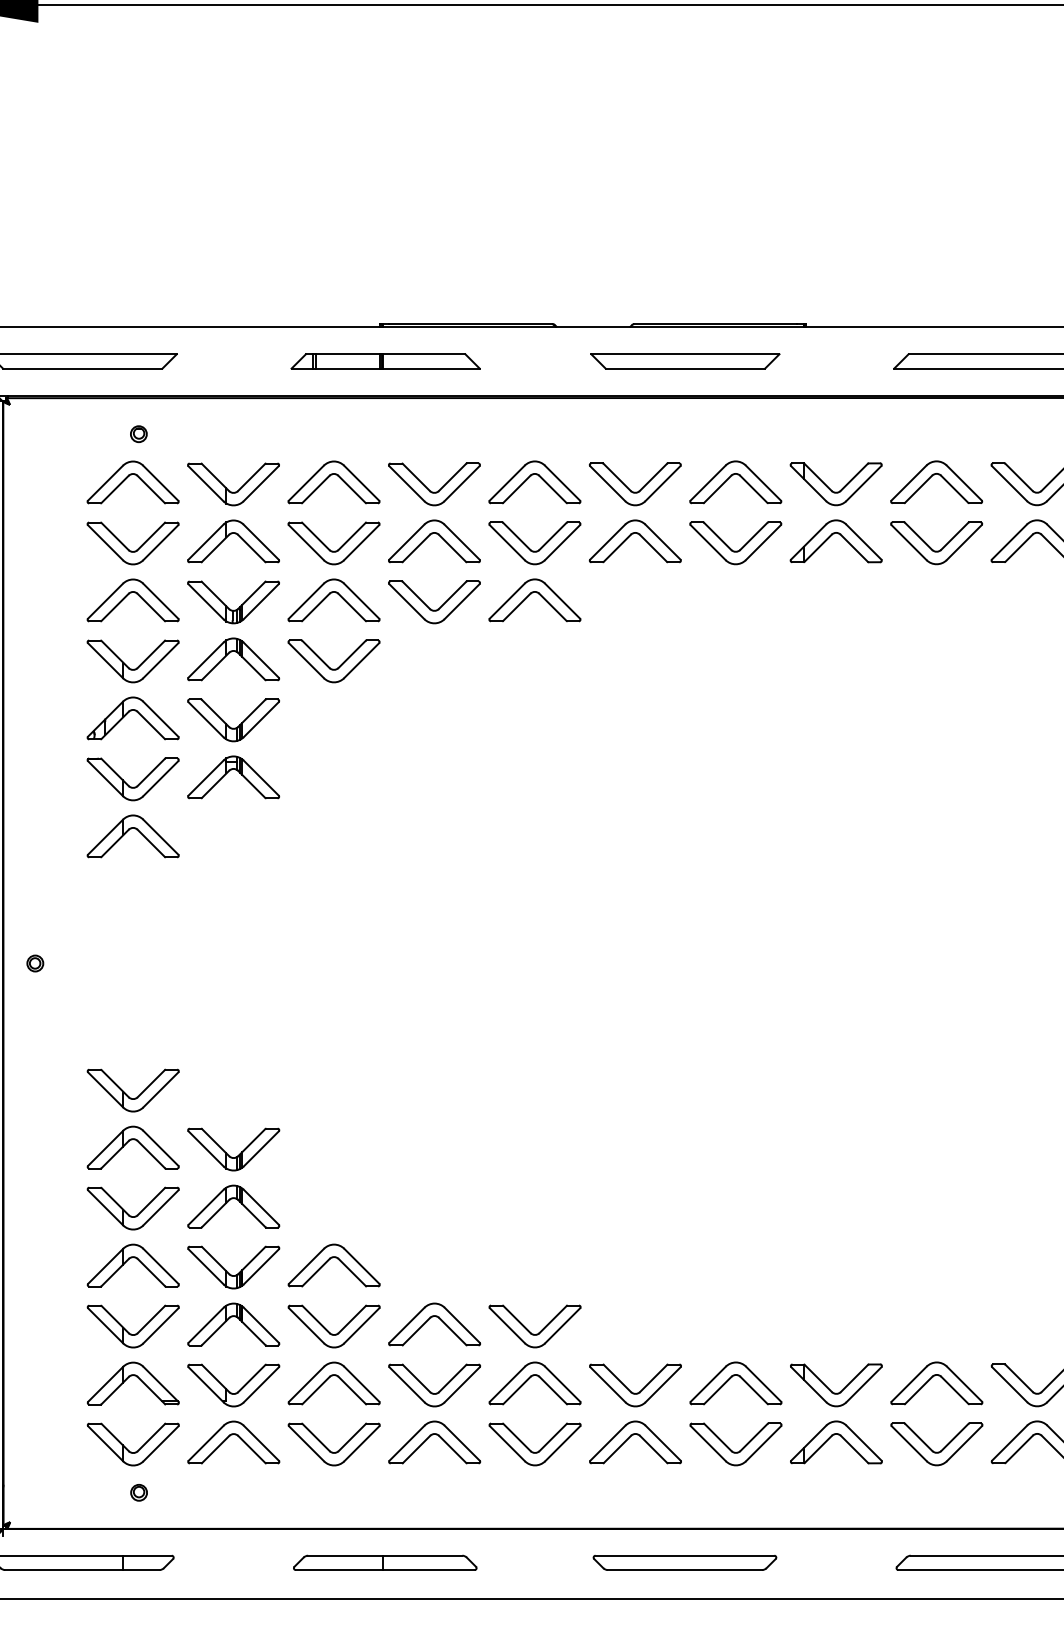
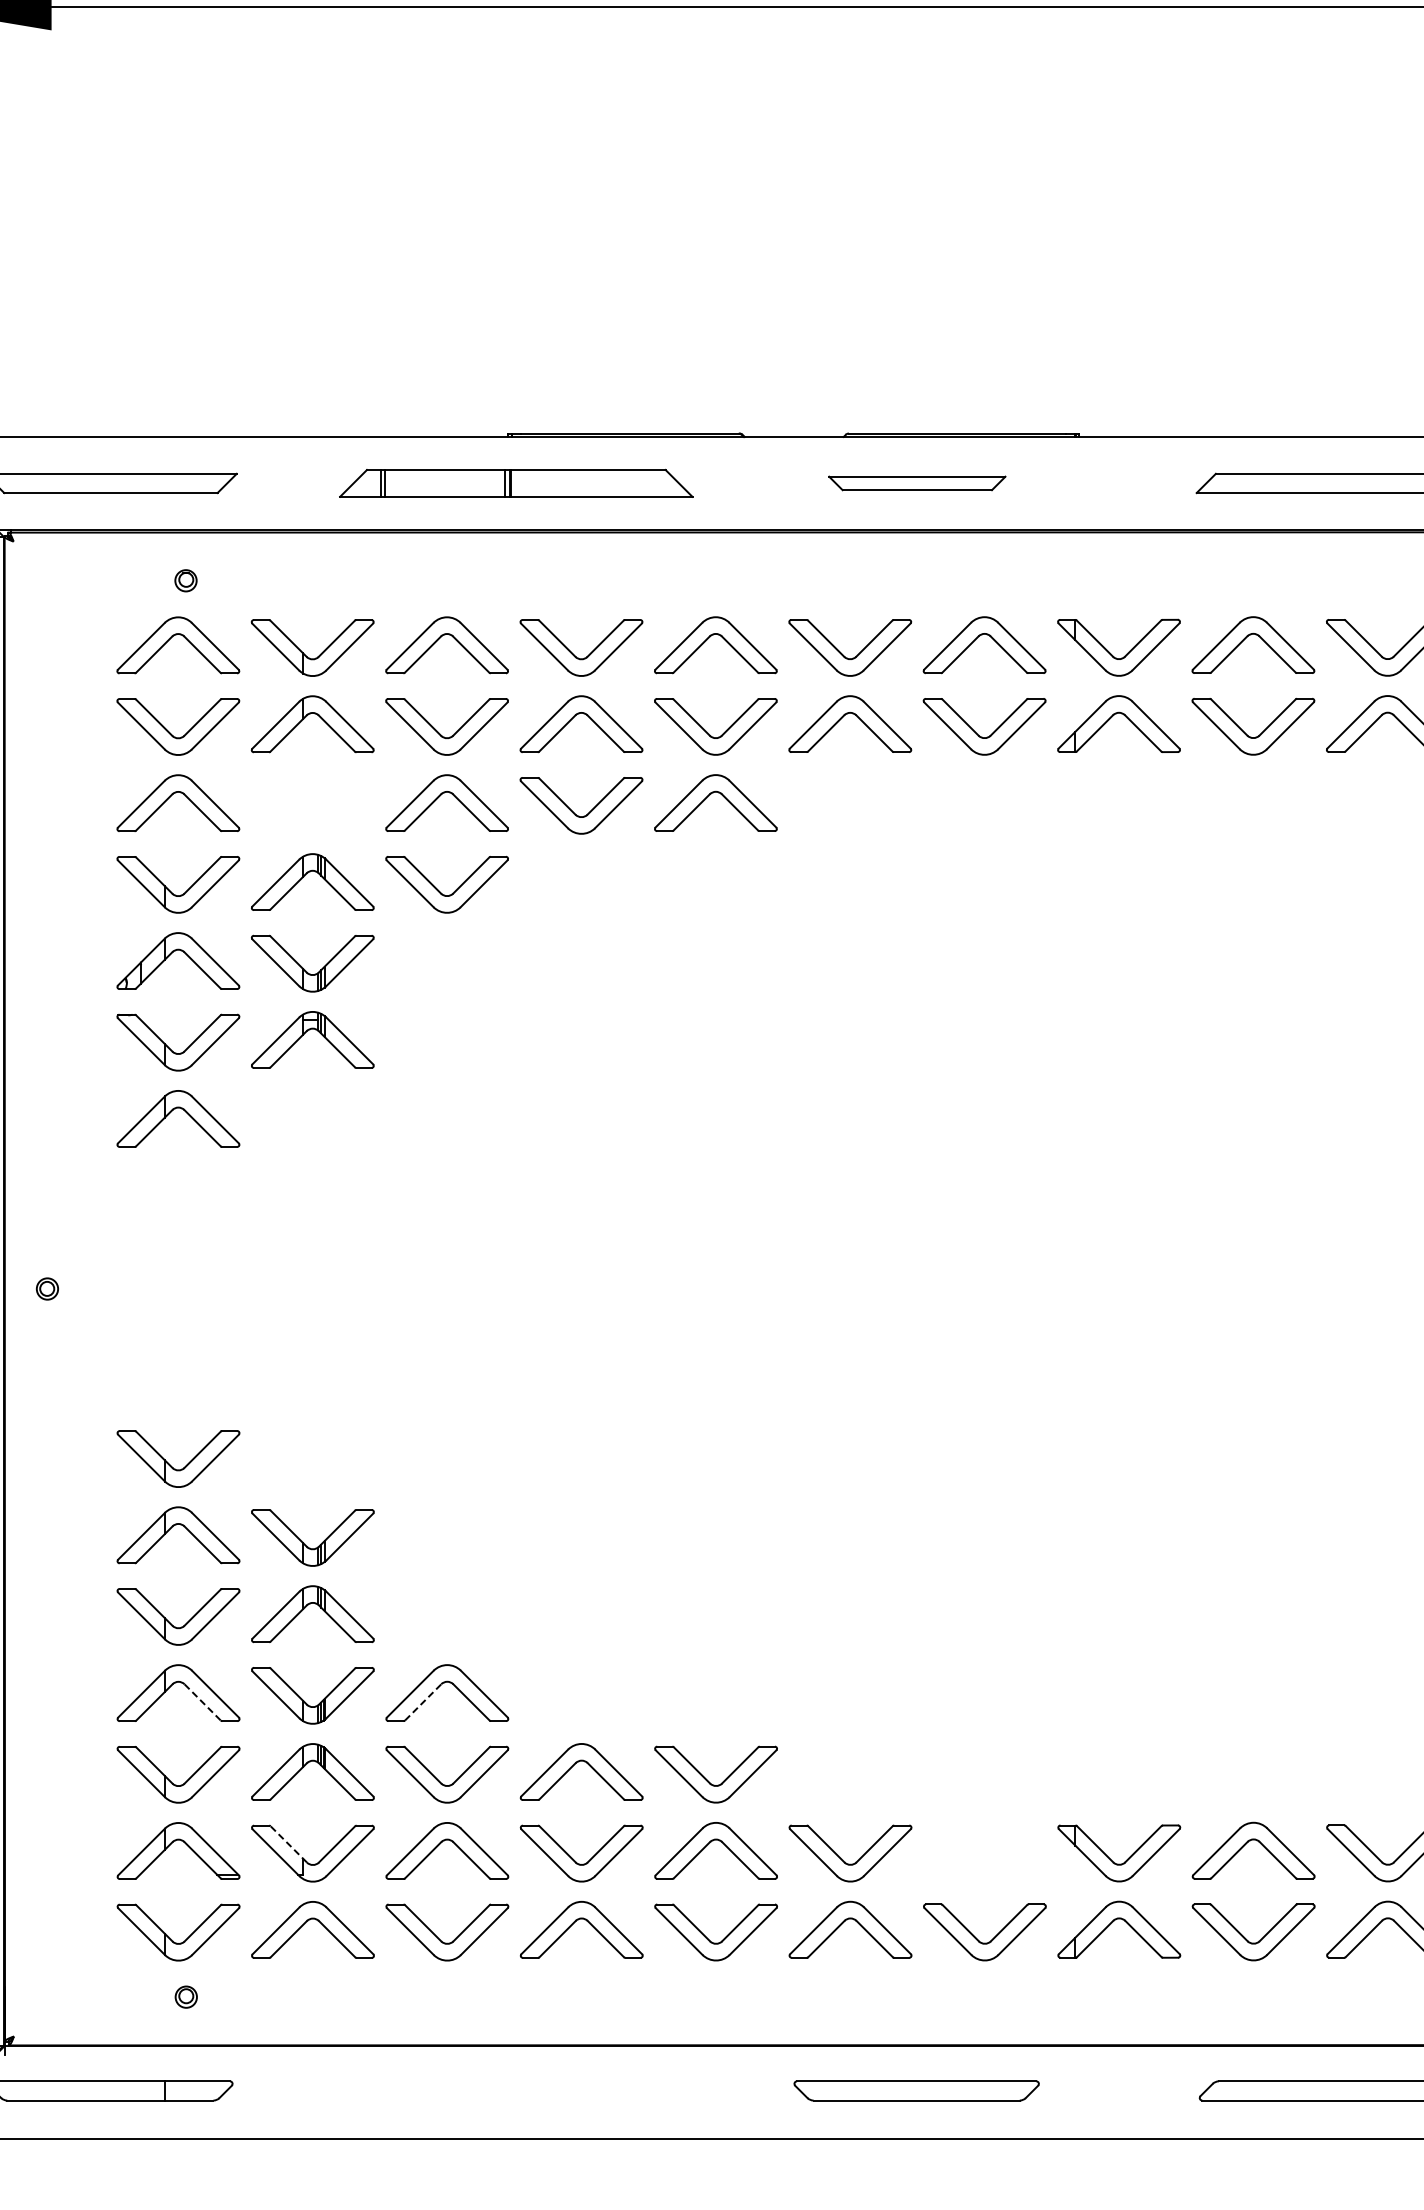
part: (385, 361) -> (515, 483), size x1.4
part: (685, 361) -> (917, 483), size x0.7
part: (228, 607) -> (305, 812), removed
line: (151, 1272) -> (202, 1702), solid -> dashed
line: (316, 1272) -> (423, 1702), solid -> dashed
part: (731, 1377) -> (978, 1843), removed
line: (215, 1378) -> (288, 1844), solid -> dashed
part: (385, 1562) -> (515, 2090), removed

